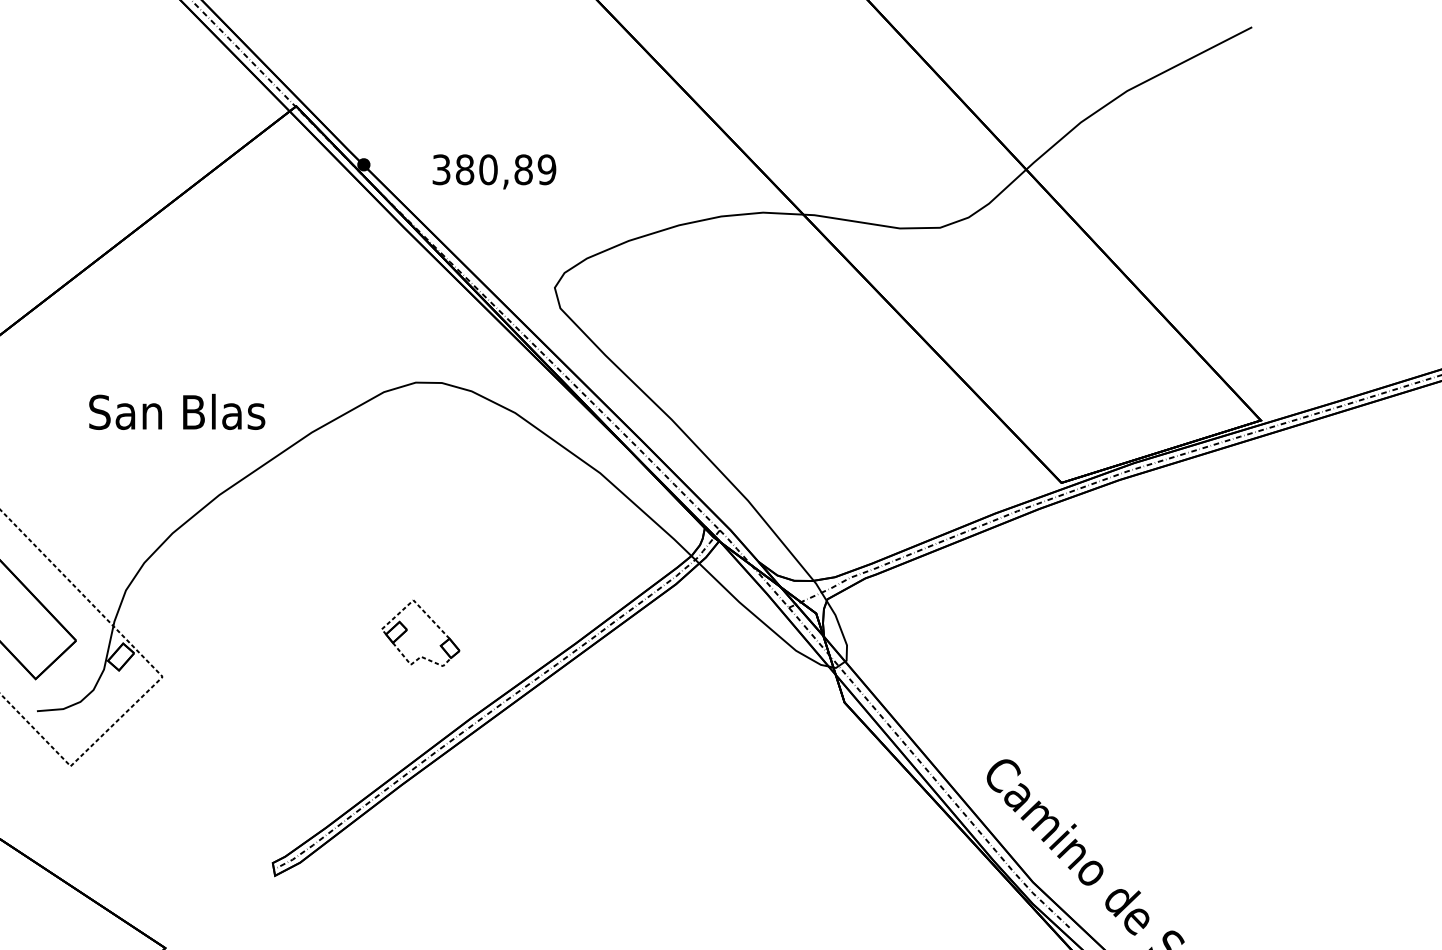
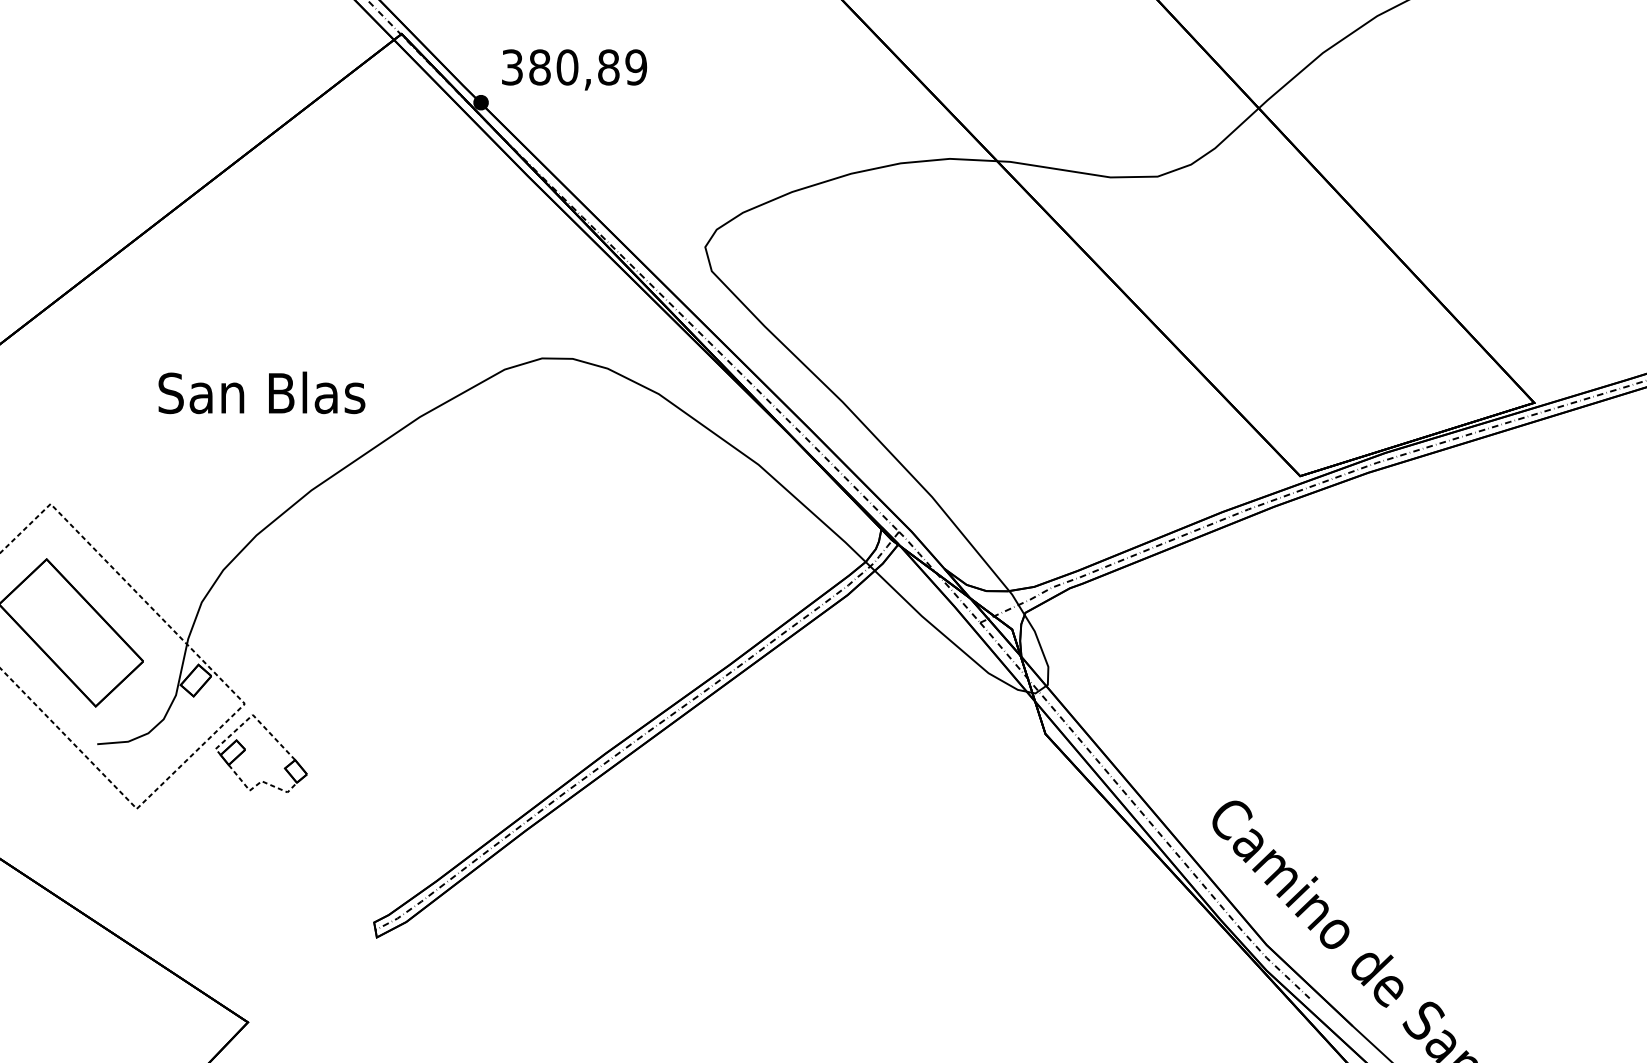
text: (494, 171) -> (574, 69), moved
part: (407, 630) -> (245, 750), moved

